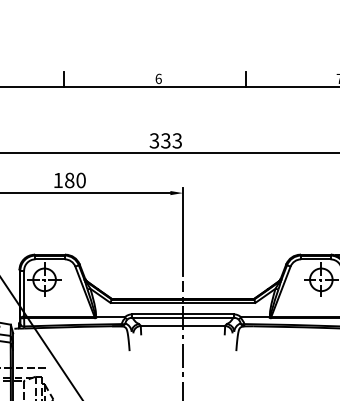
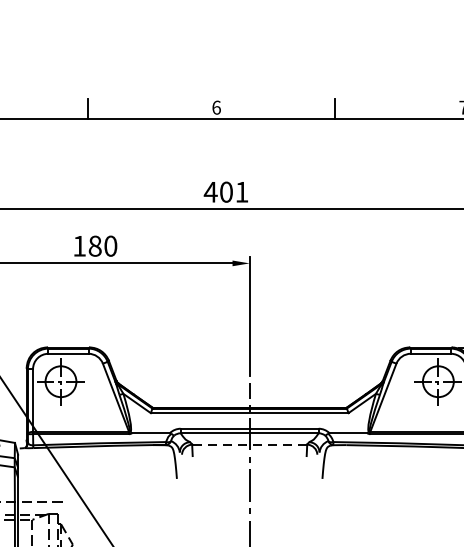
text: (165, 140) -> (225, 191), 333 -> 401
line: (182, 325) -> (249, 443), solid -> dashed

